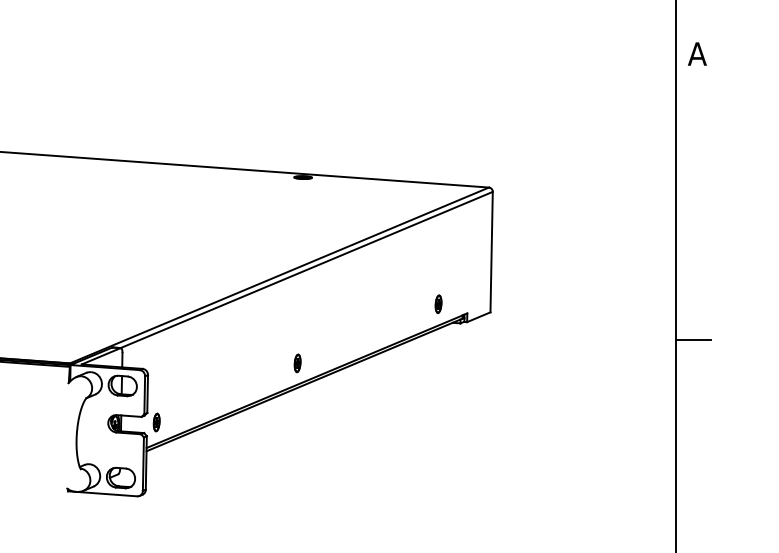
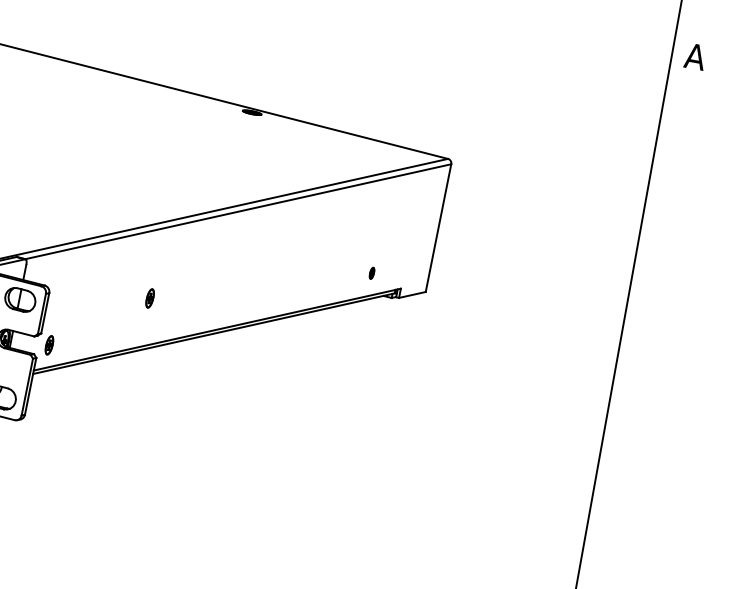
part: (438, 303) -> (372, 272), size x0.6
line: (692, 339) -> (635, 359), removed
part: (297, 363) -> (149, 298), moved

